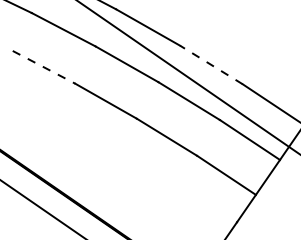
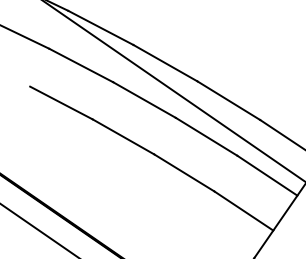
line: (211, 64) -> (228, 100), dashed -> solid
line: (44, 67) -> (61, 103), dashed -> solid

